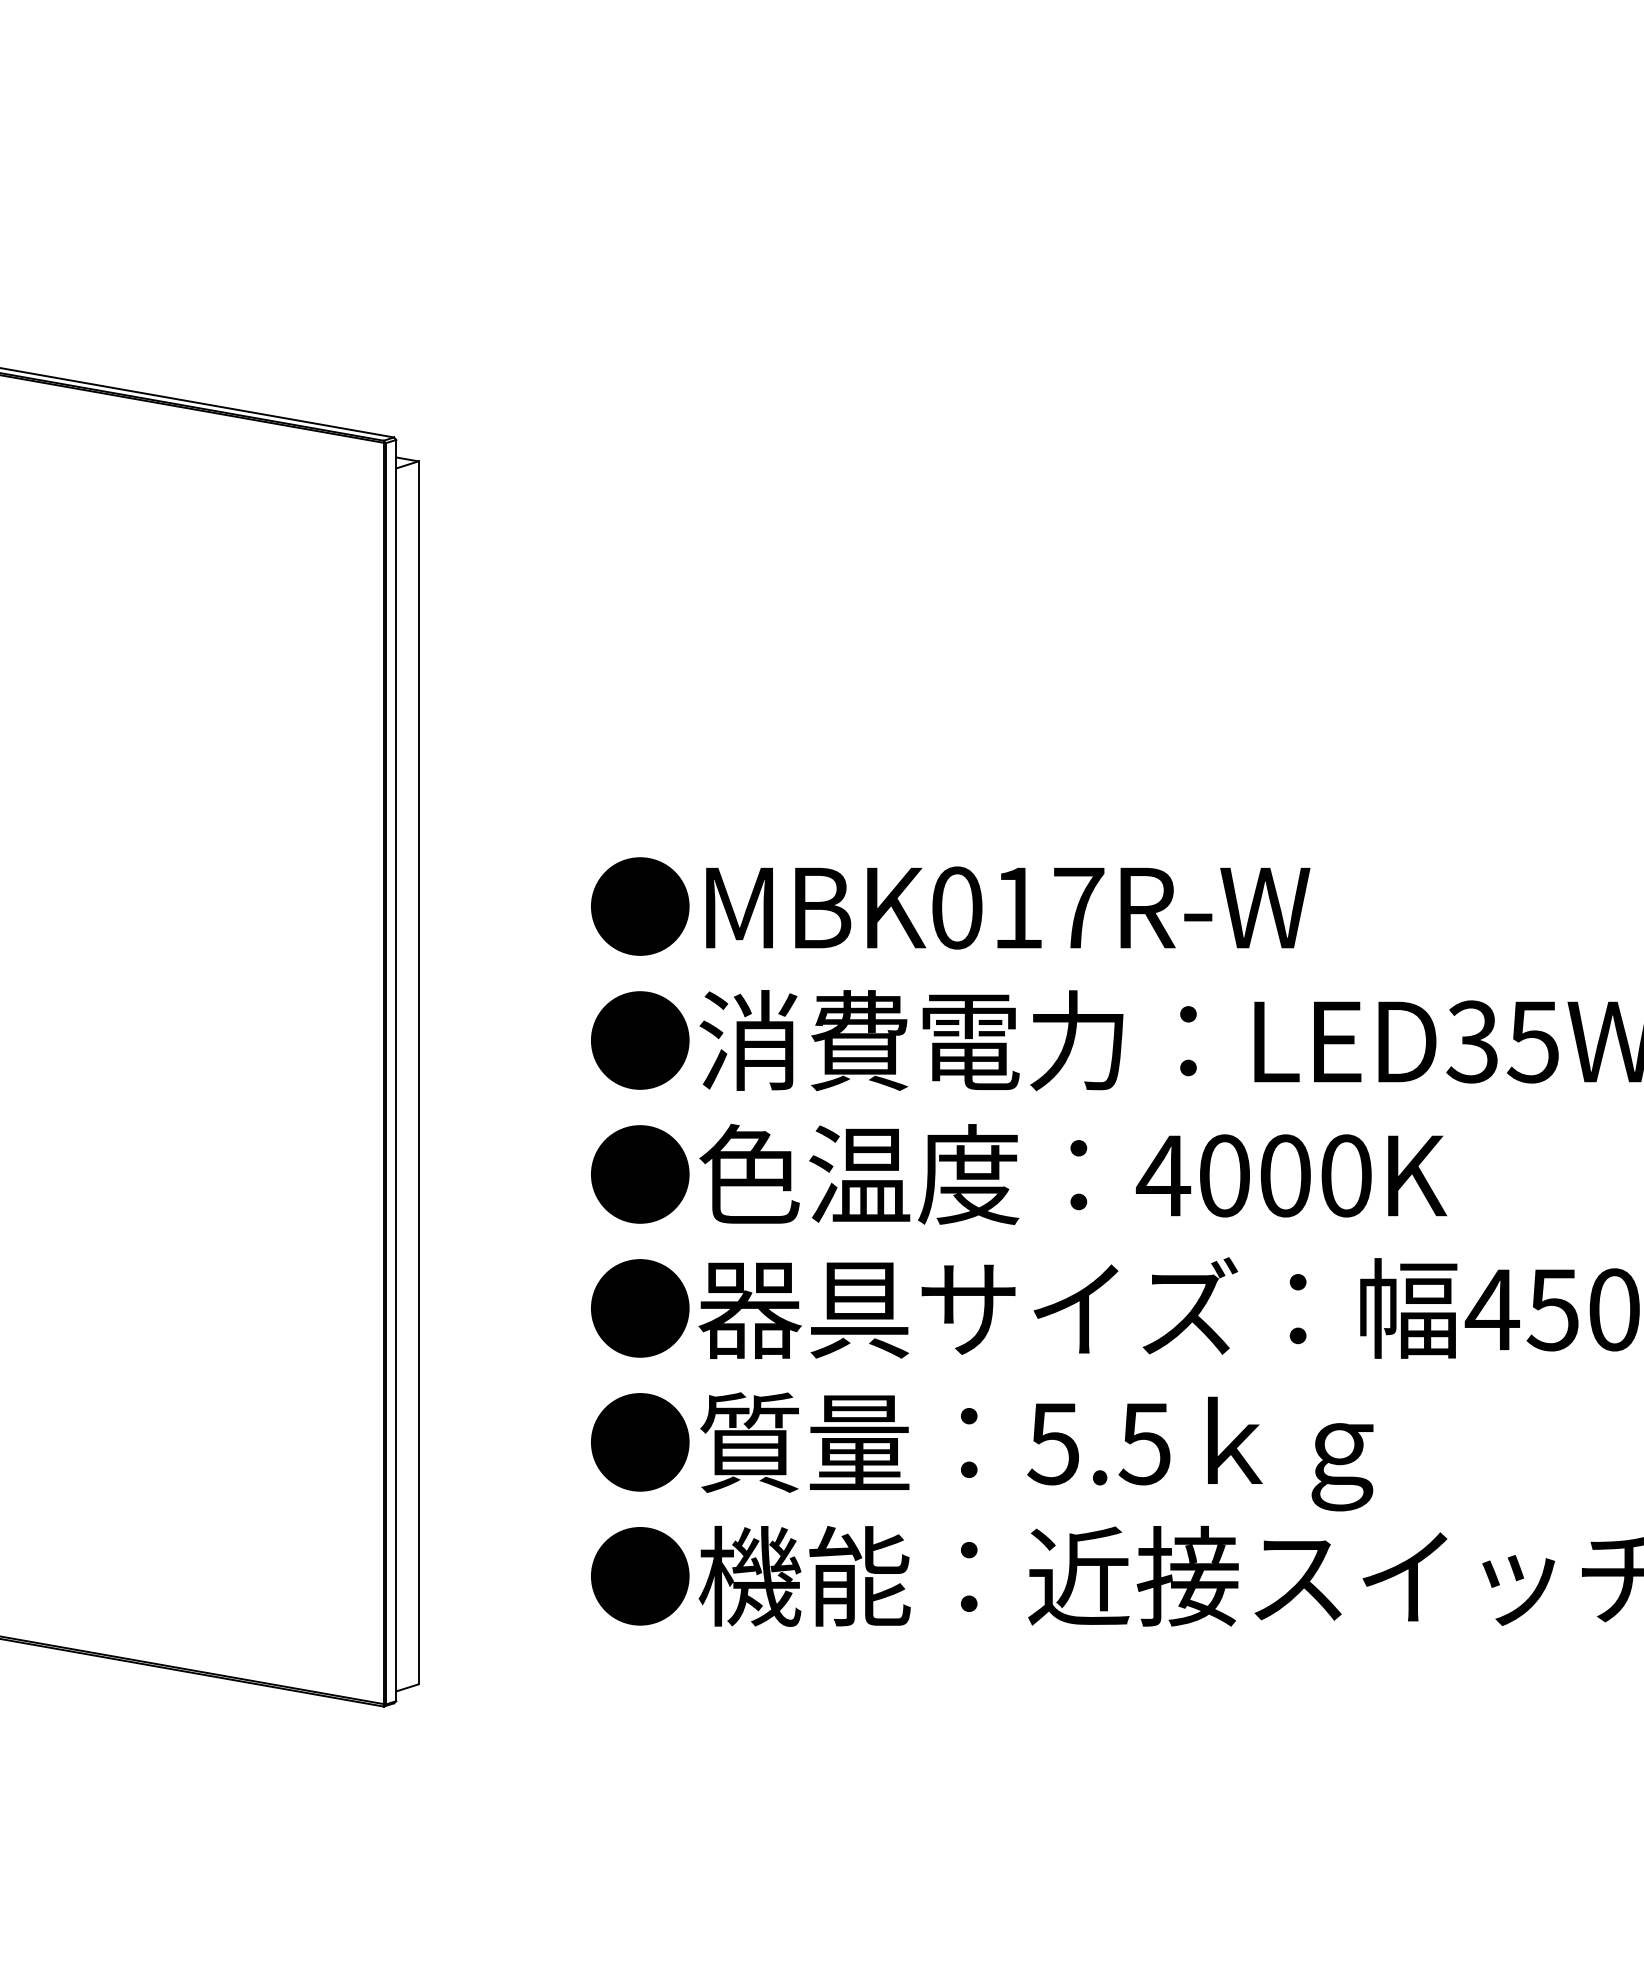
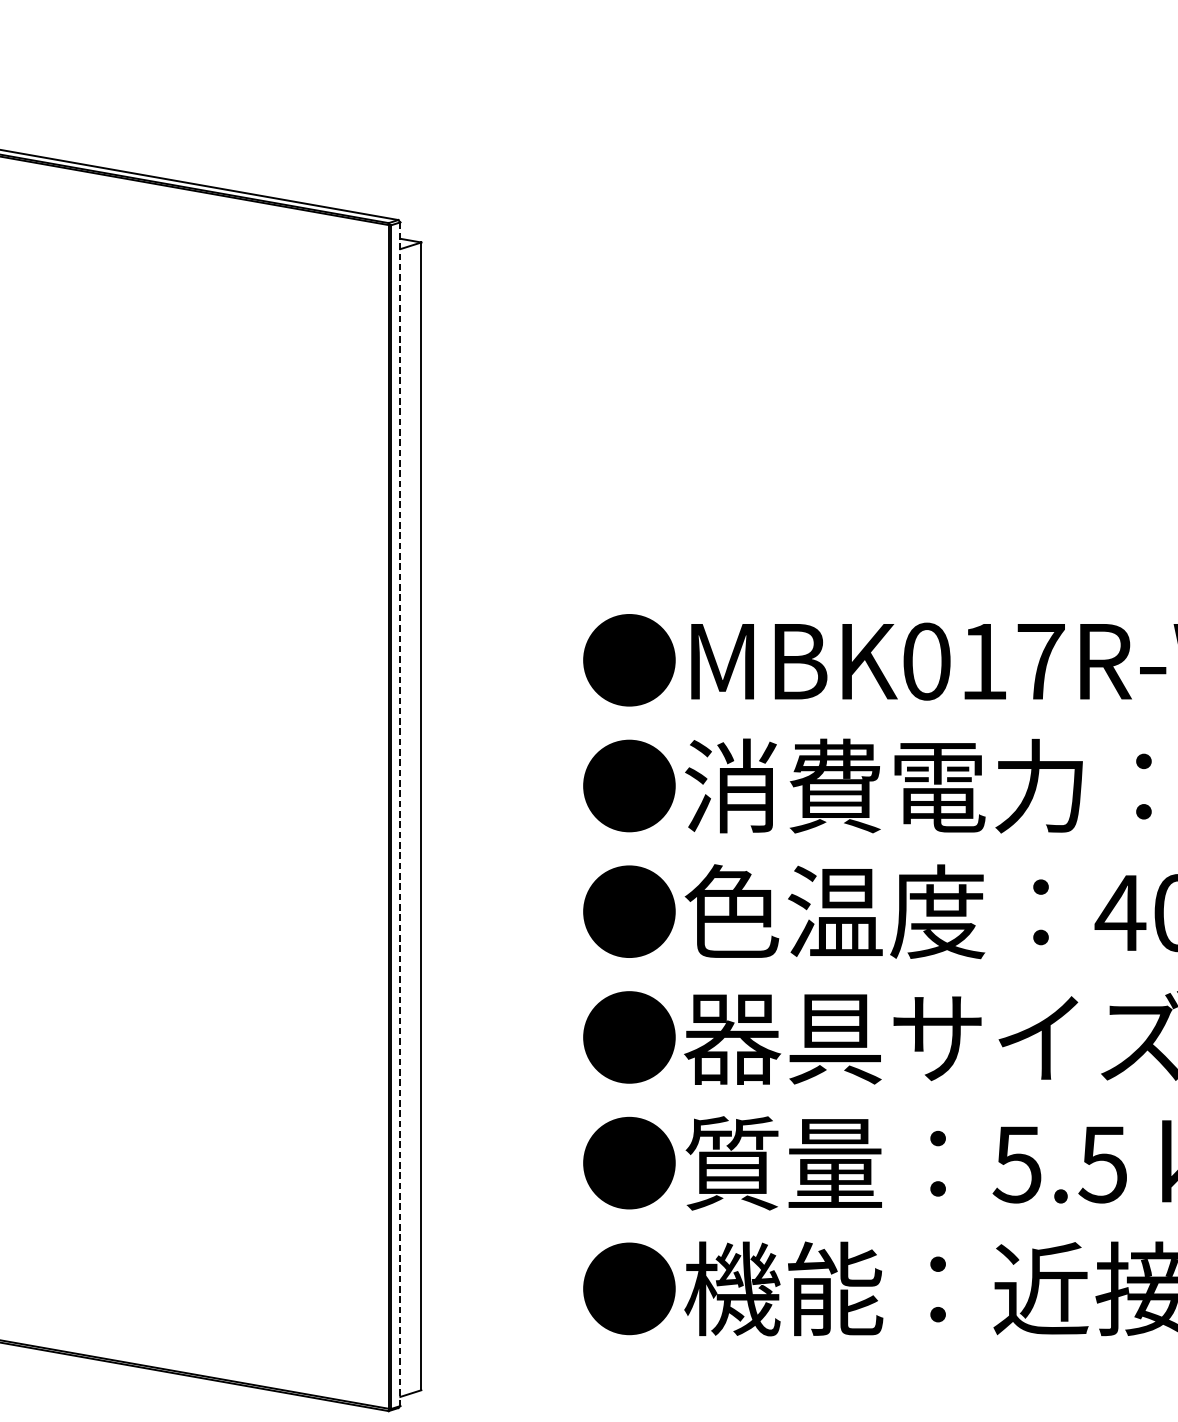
line: (396, 1070) -> (400, 814), solid -> dashed

